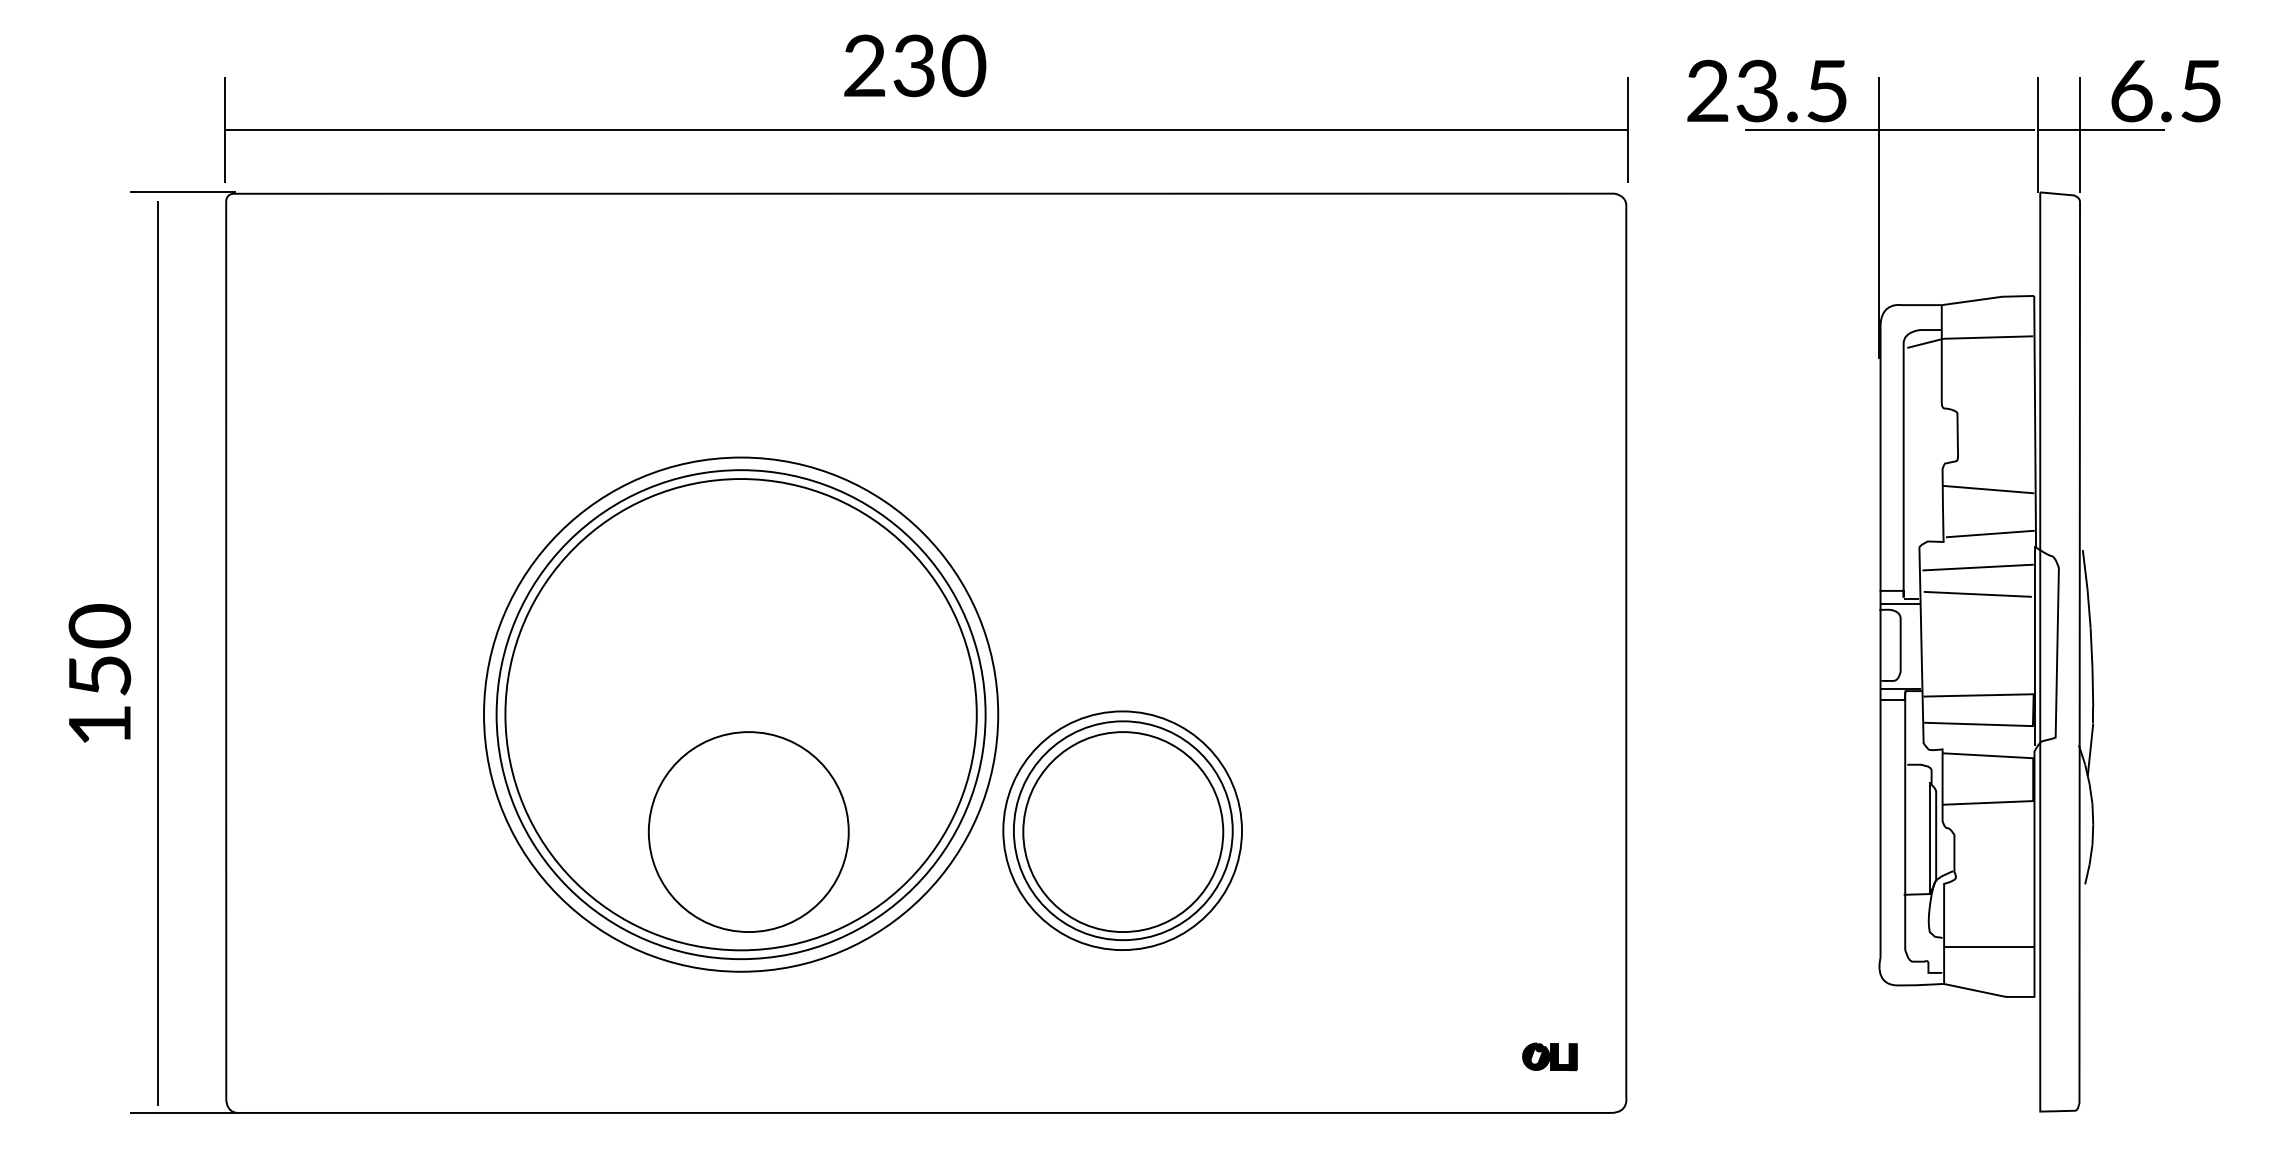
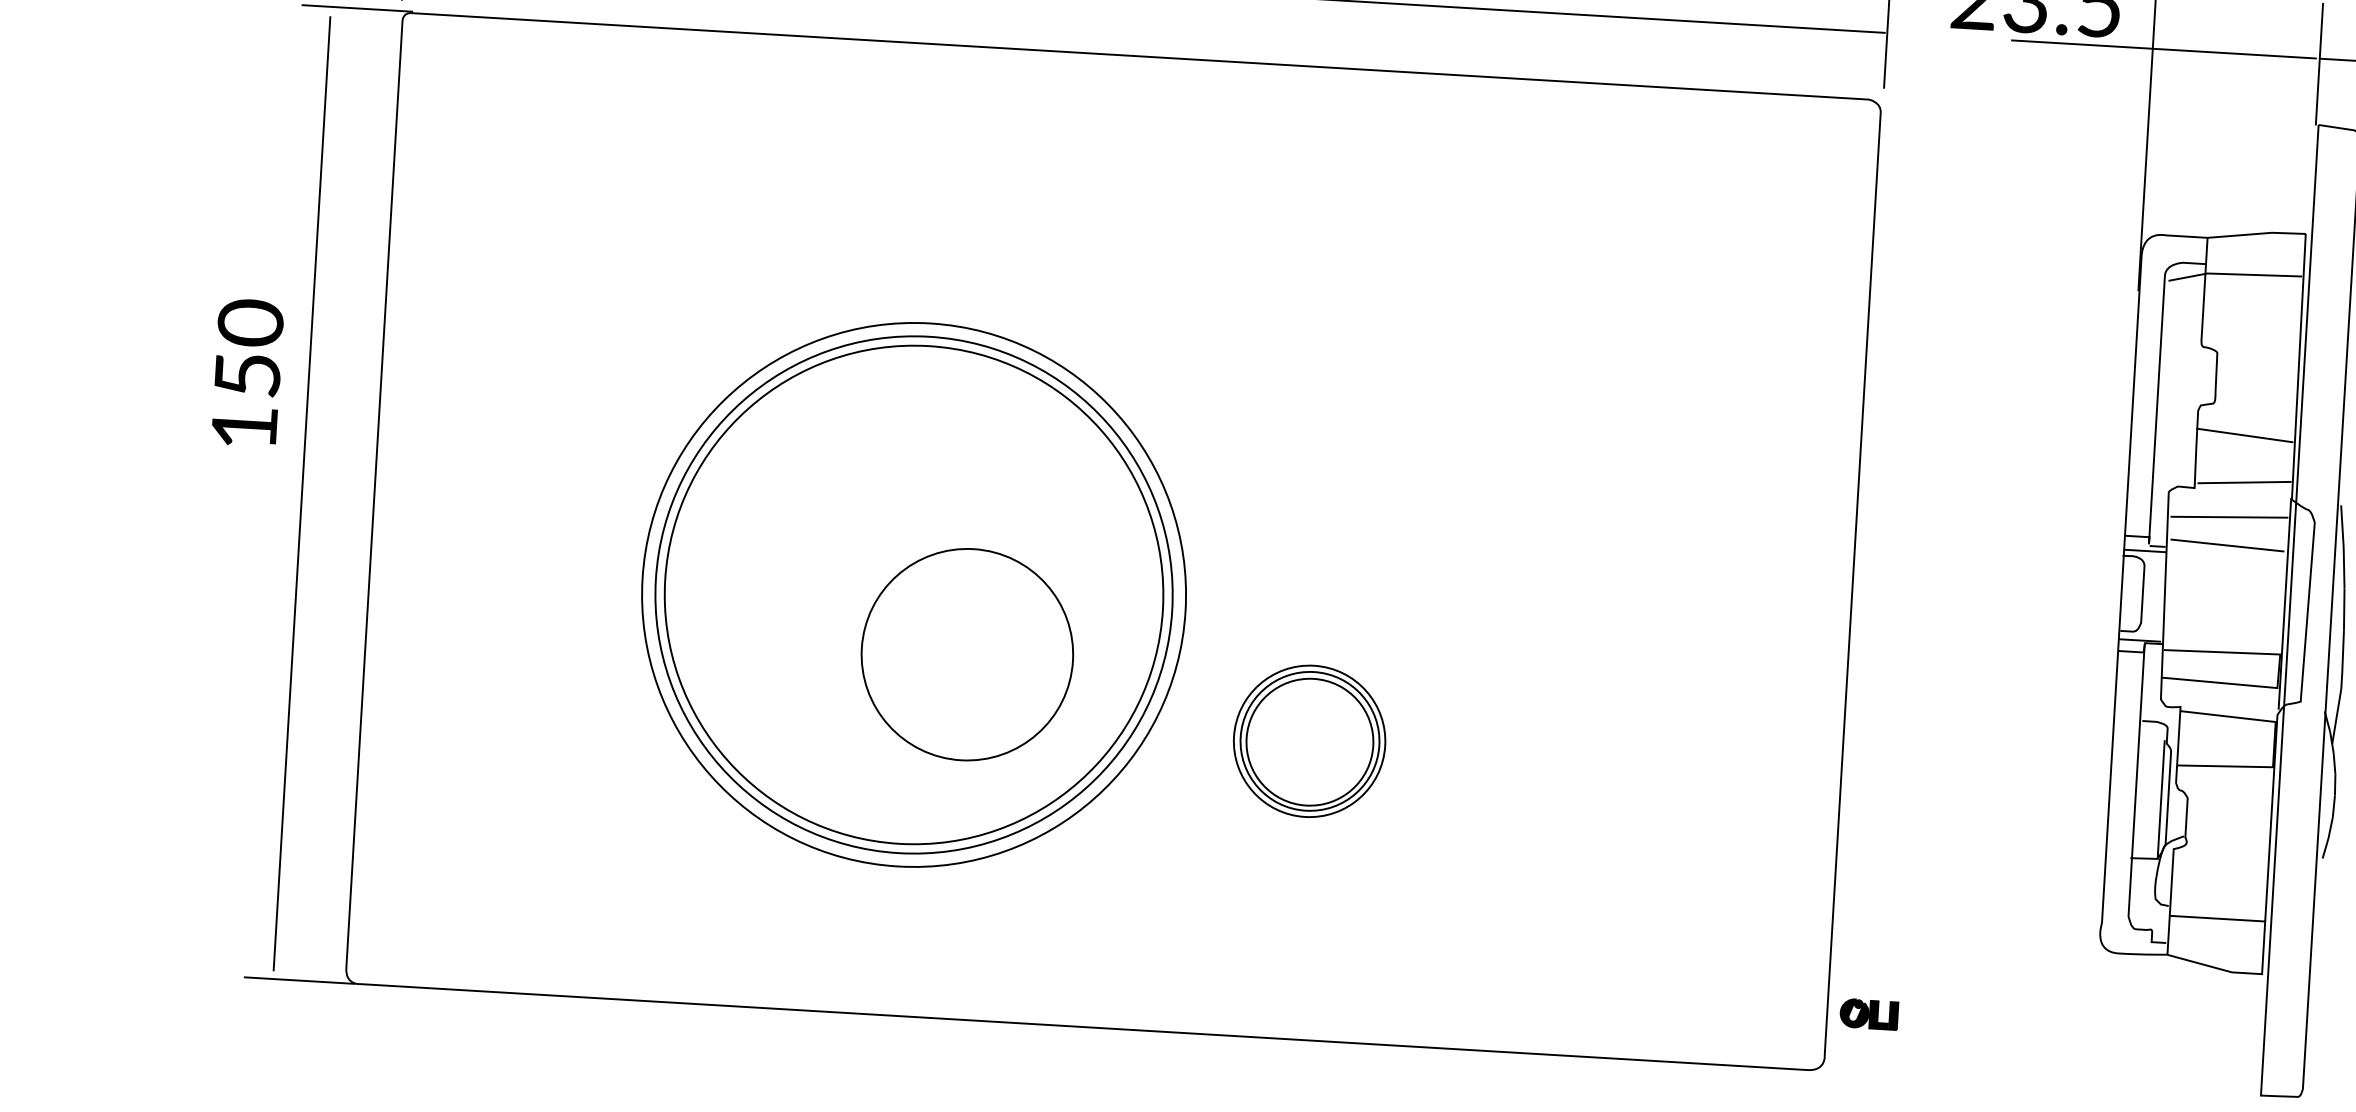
text: (99, 673) -> (247, 372), moved
part: (1122, 830) -> (1309, 741), size x0.6
part: (748, 831) -> (967, 654), moved
part: (1549, 1056) -> (1868, 1013), moved

